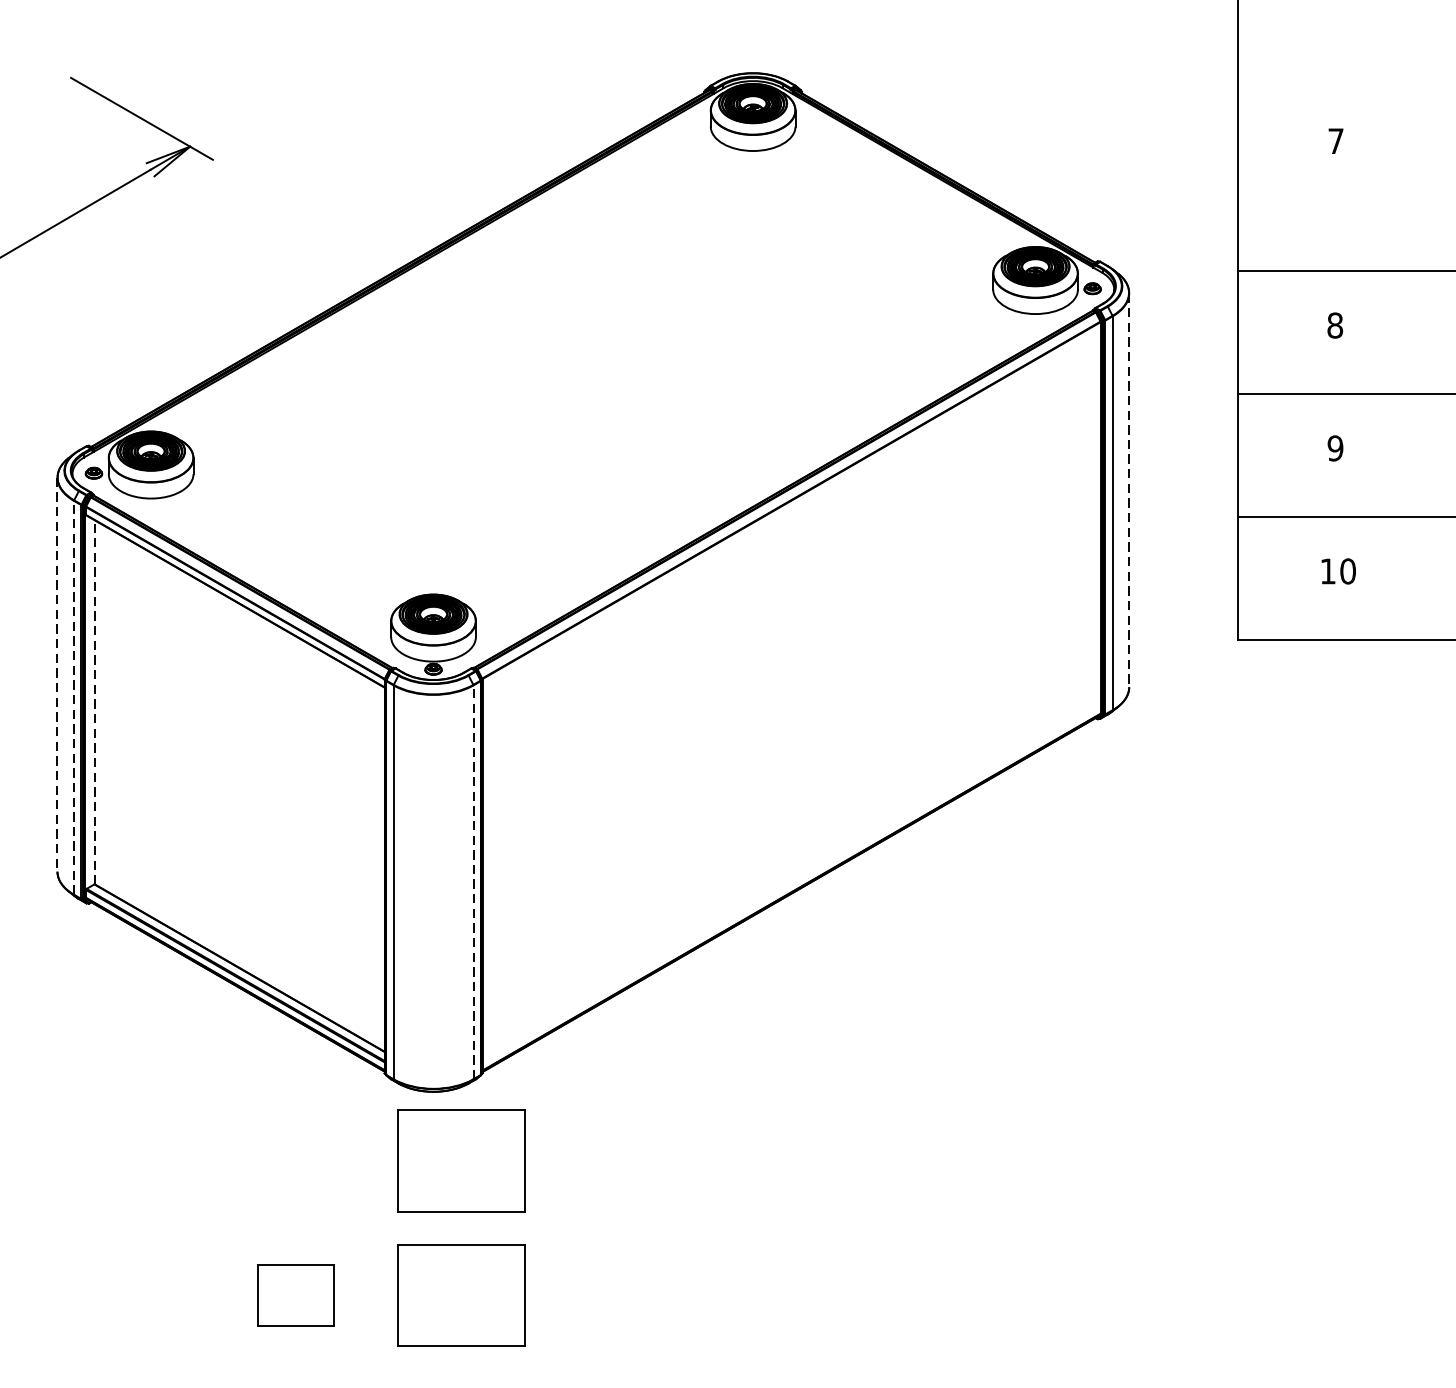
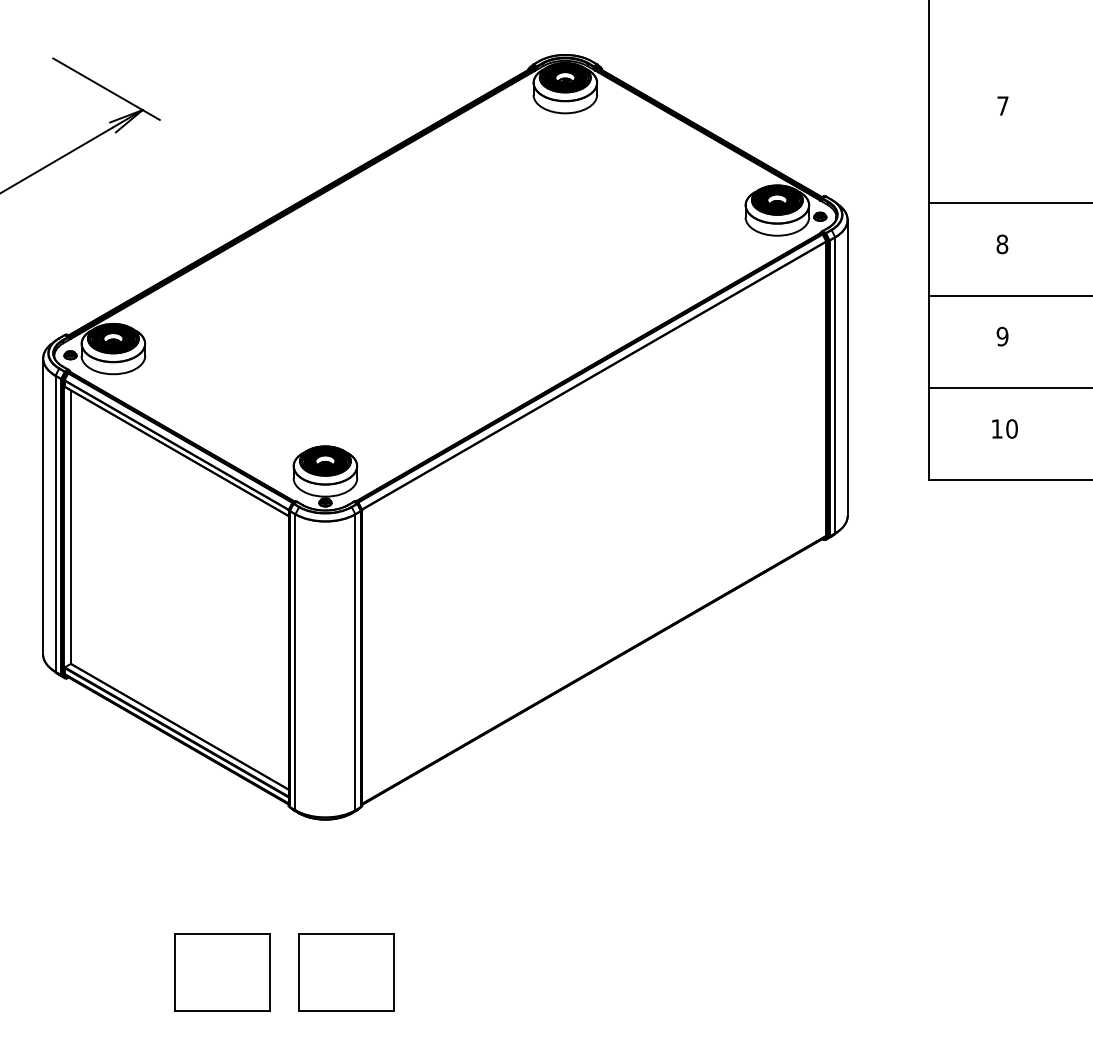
line: (1128, 490) -> (847, 368), dashed -> solid
line: (58, 674) -> (43, 506), dashed -> solid
line: (73, 697) -> (55, 523), dashed -> solid
line: (95, 702) -> (71, 527), dashed -> solid
line: (473, 882) -> (355, 662), dashed -> solid
part: (461, 1160) -> (346, 871), removed
part: (296, 1295) -> (222, 972), size x1.67

